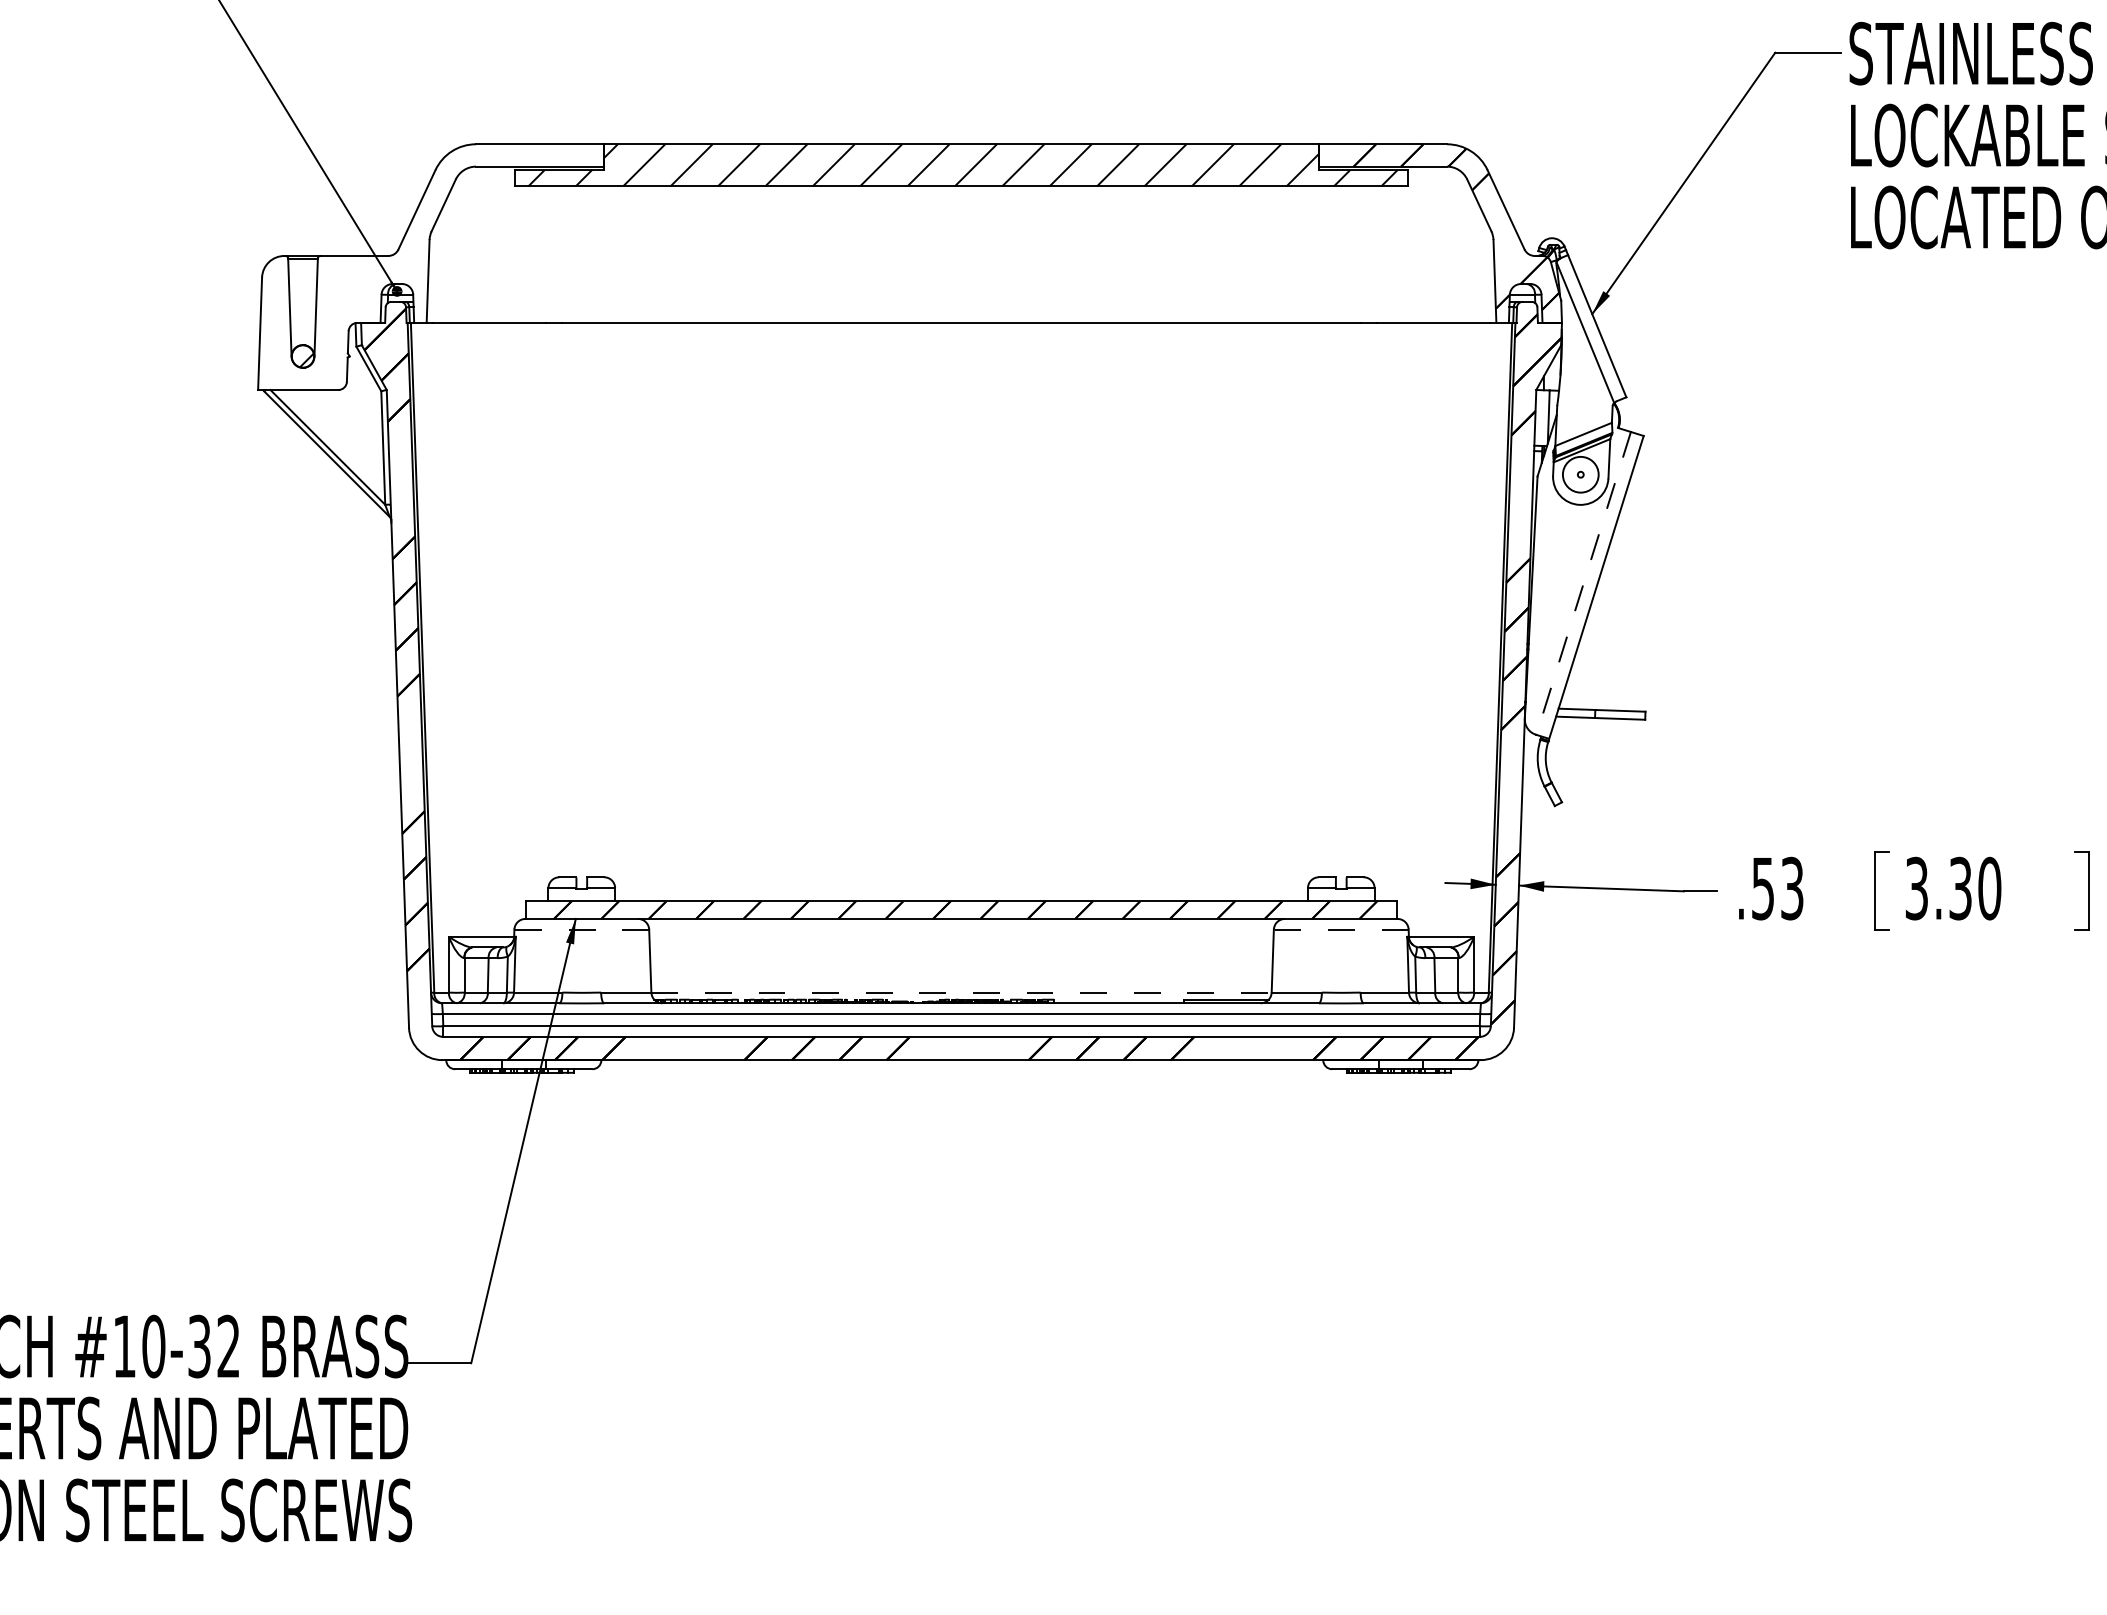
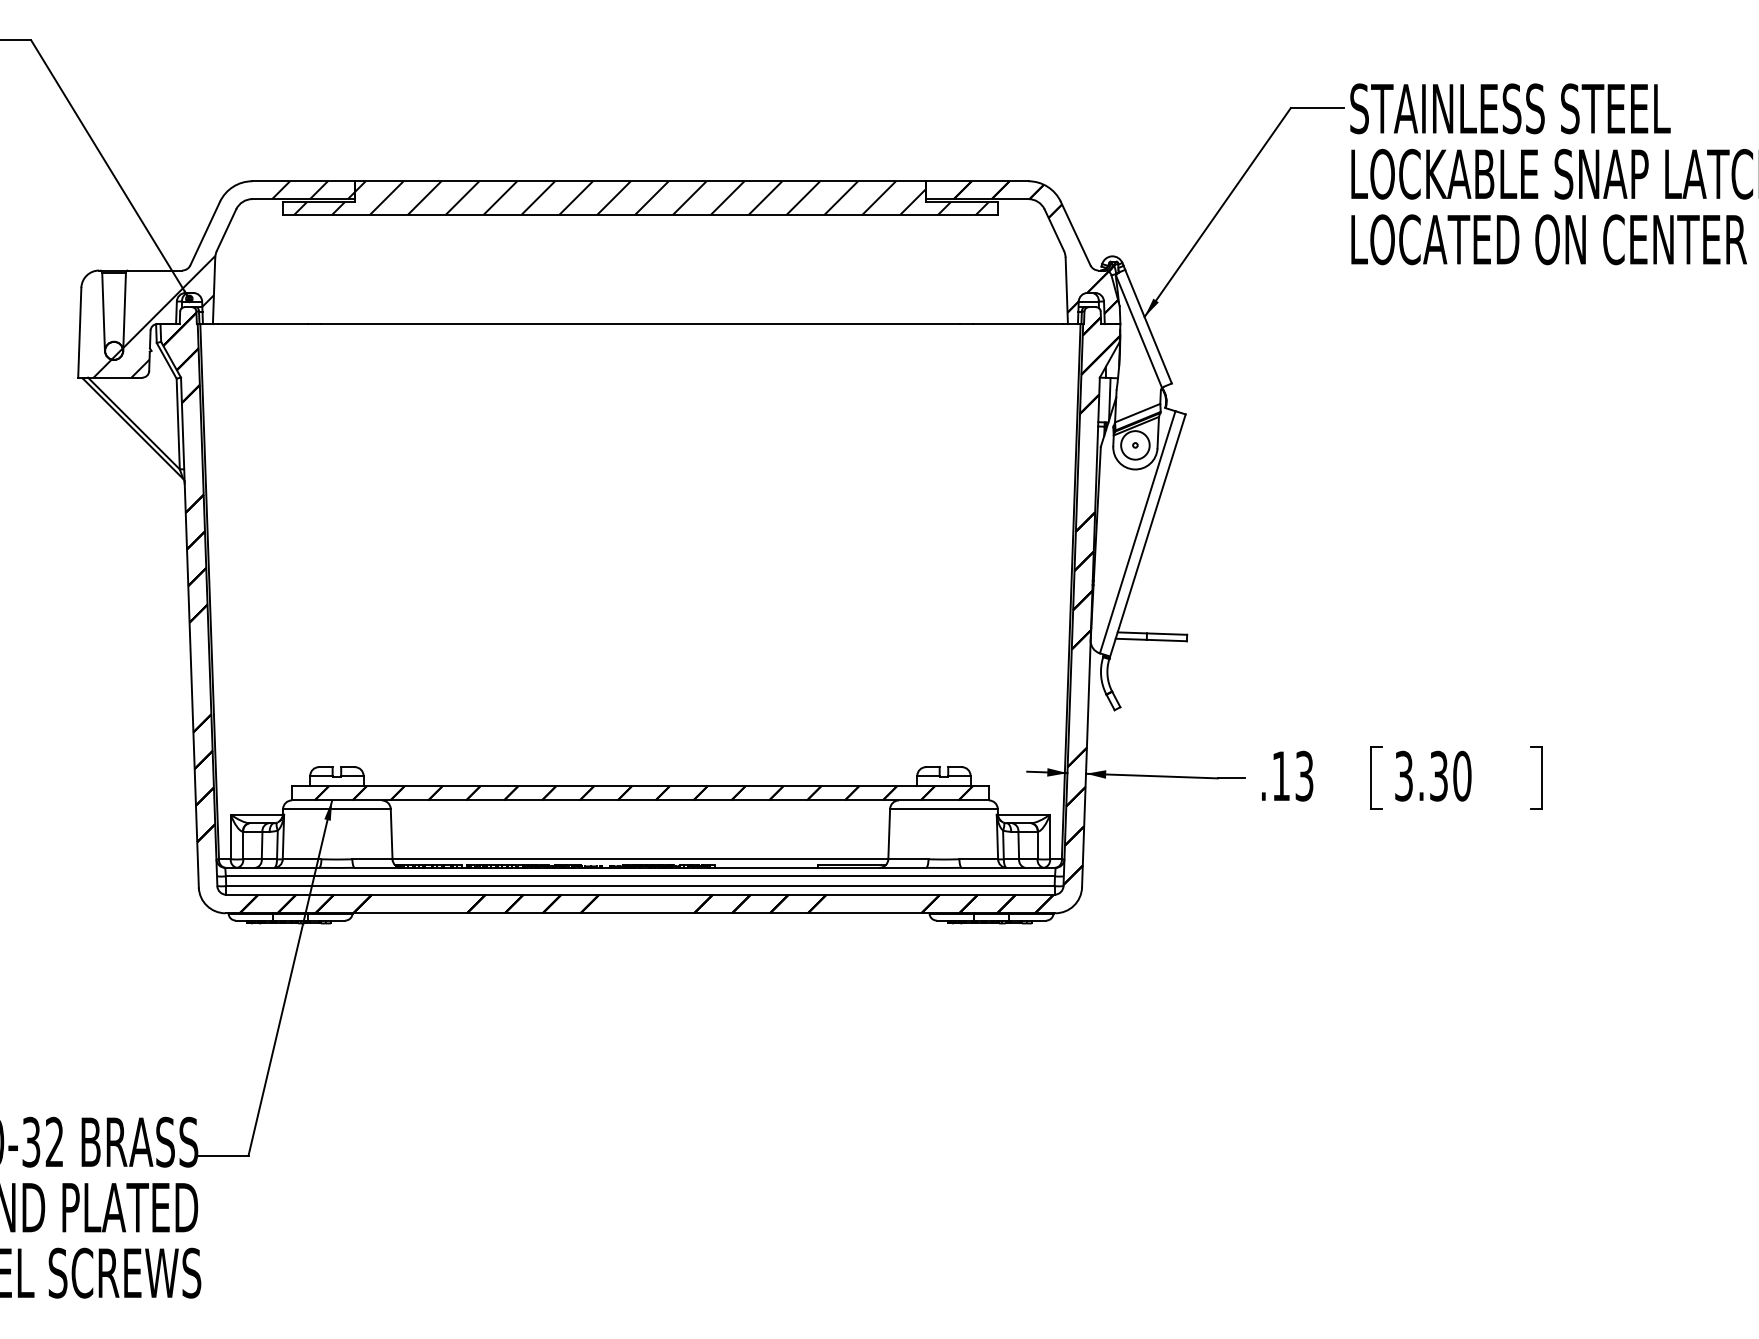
hatch: (439, 267) -> (223, 279), added
line: (1583, 583) -> (1137, 532), dashed -> solid
text: (1762, 888) -> (1280, 776), .53 -> .13
line: (581, 930) -> (336, 809), dashed -> solid
line: (1340, 930) -> (943, 809), dashed -> solid
line: (961, 992) -> (640, 859), dashed -> solid

